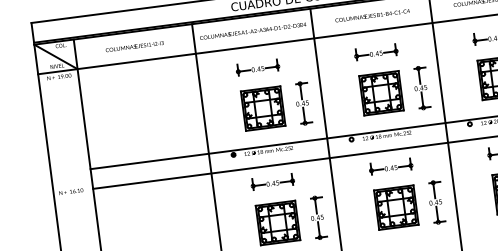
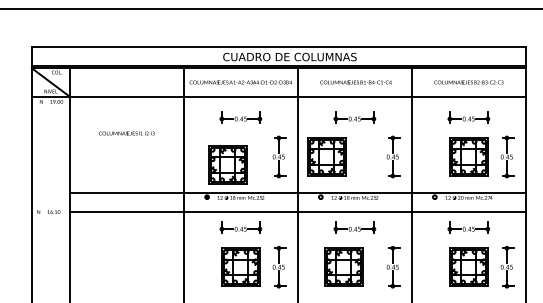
text: (134, 46) -> (126, 133), moved
part: (381, 92) -> (326, 156), moved
part: (262, 108) -> (227, 164), moved
part: (395, 206) -> (343, 266), moved

